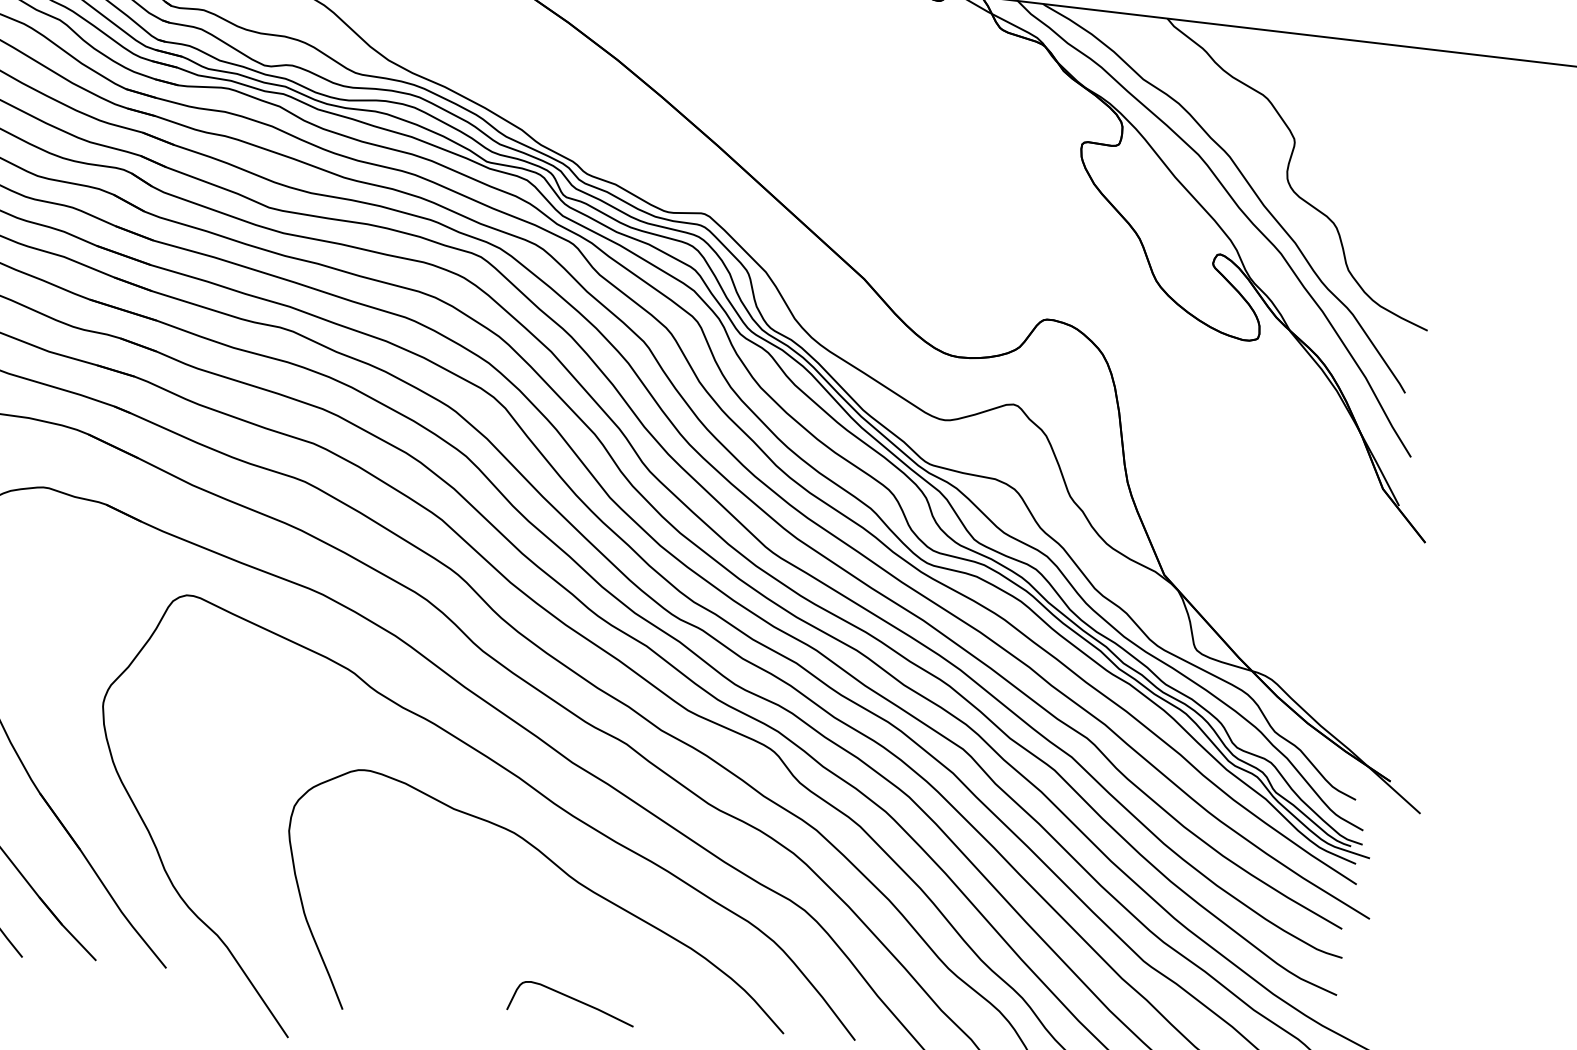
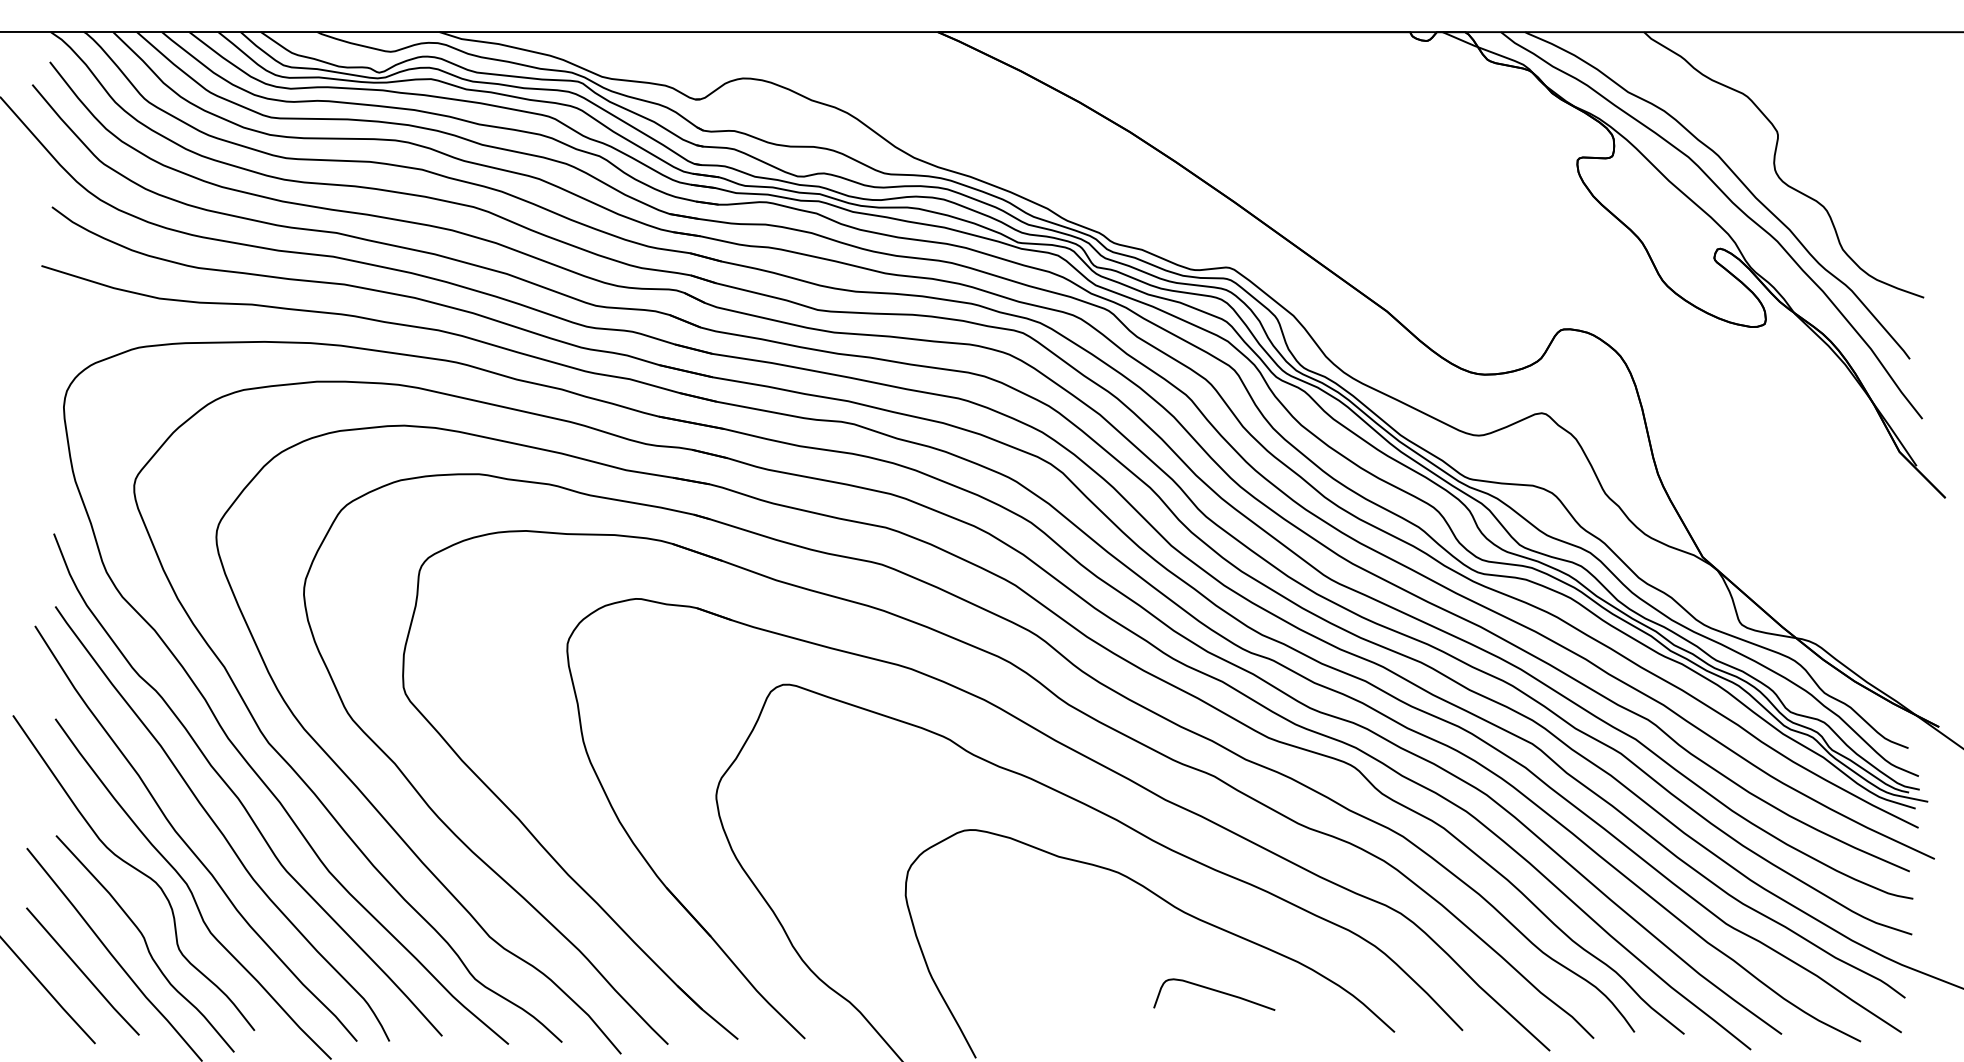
curve: (572, 999) -> (1214, 991), moved

